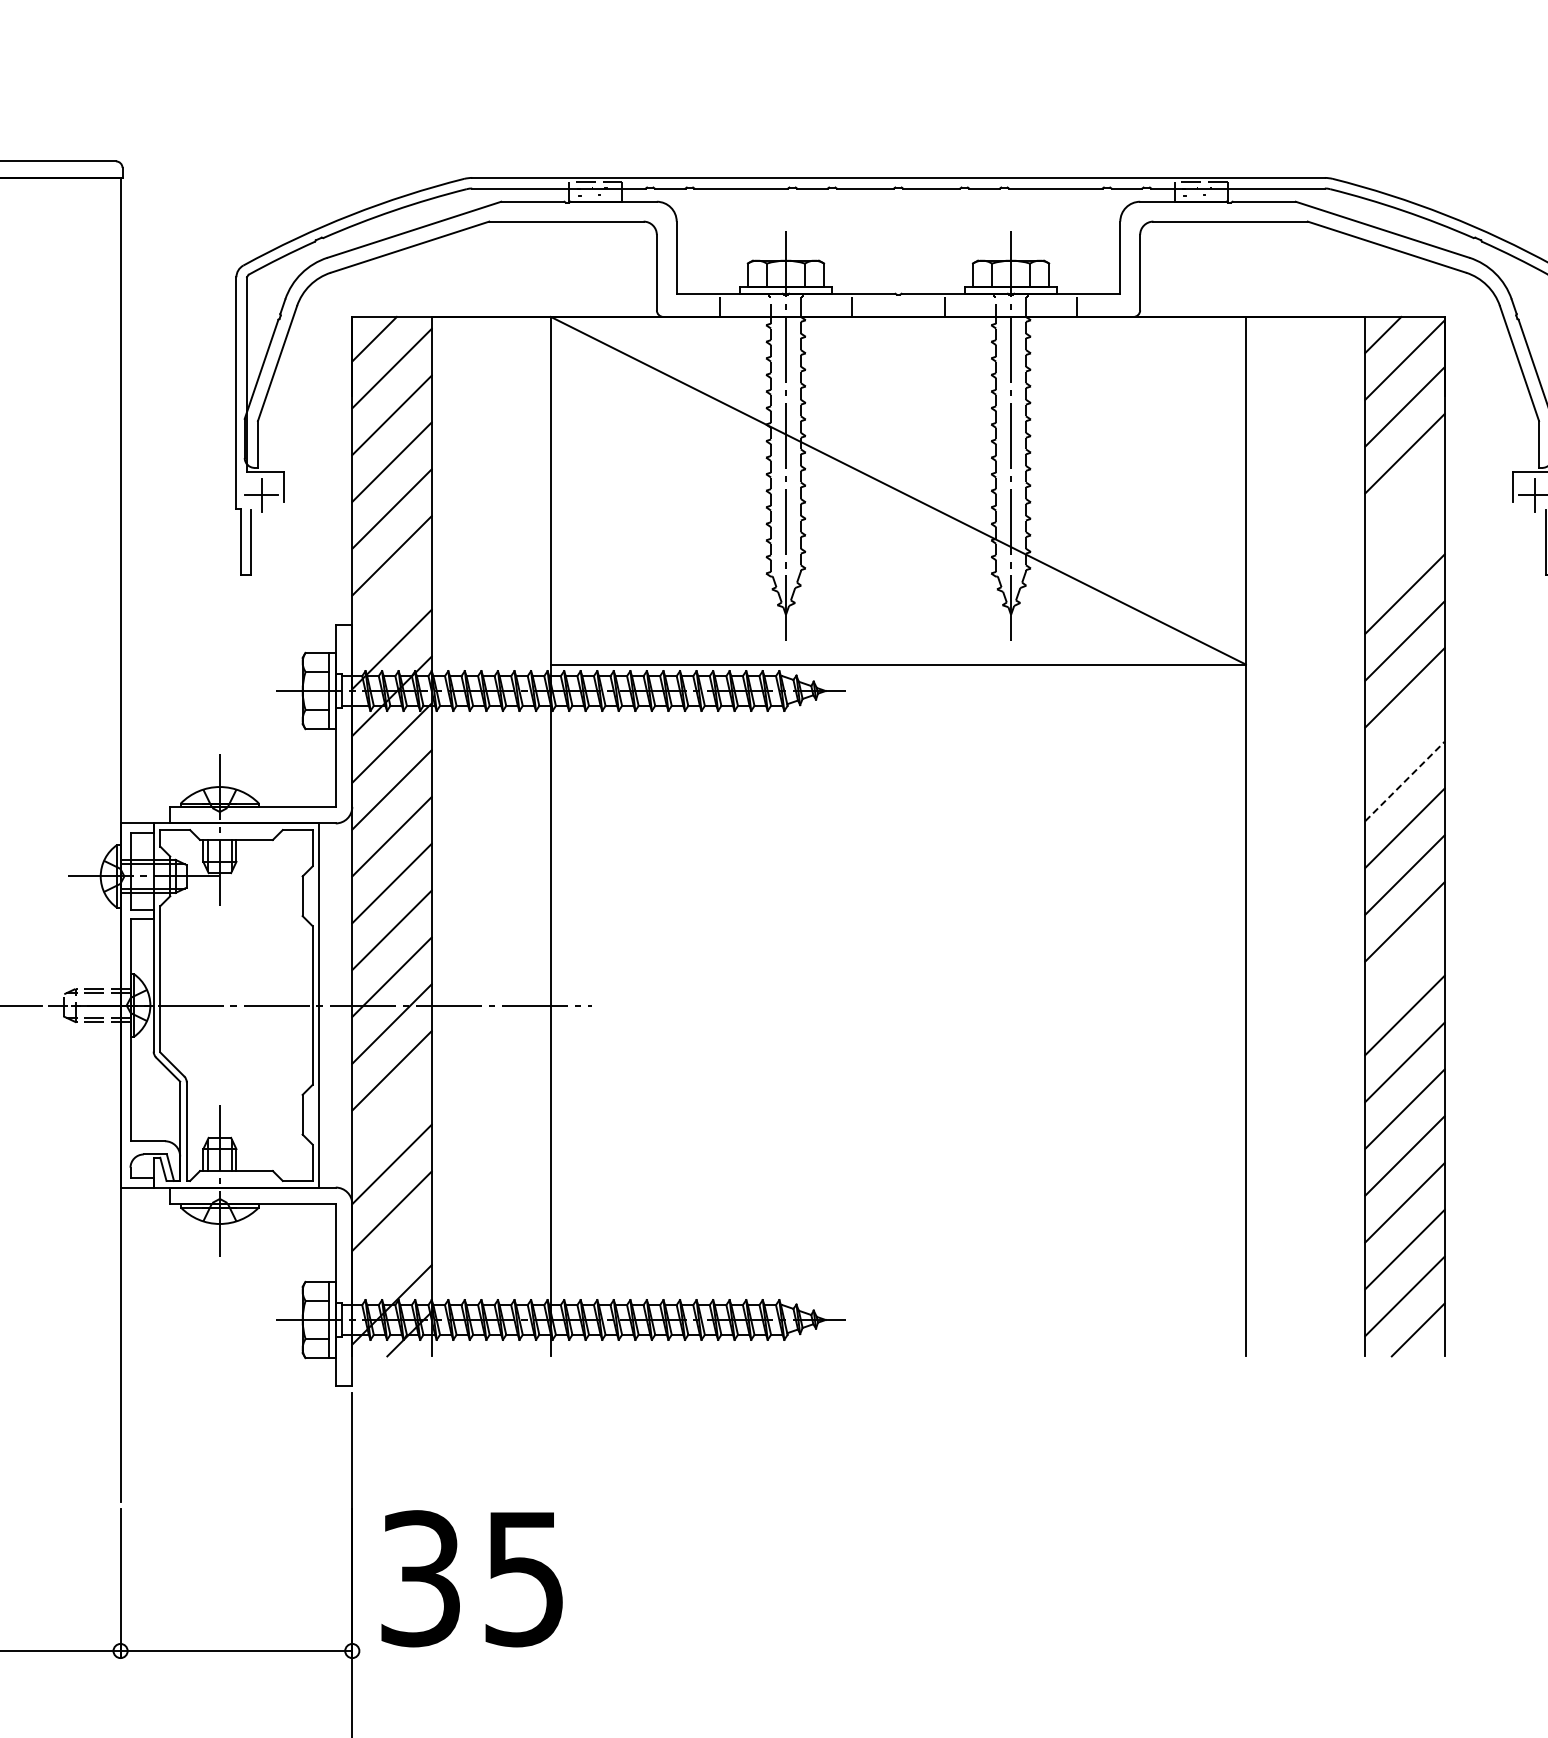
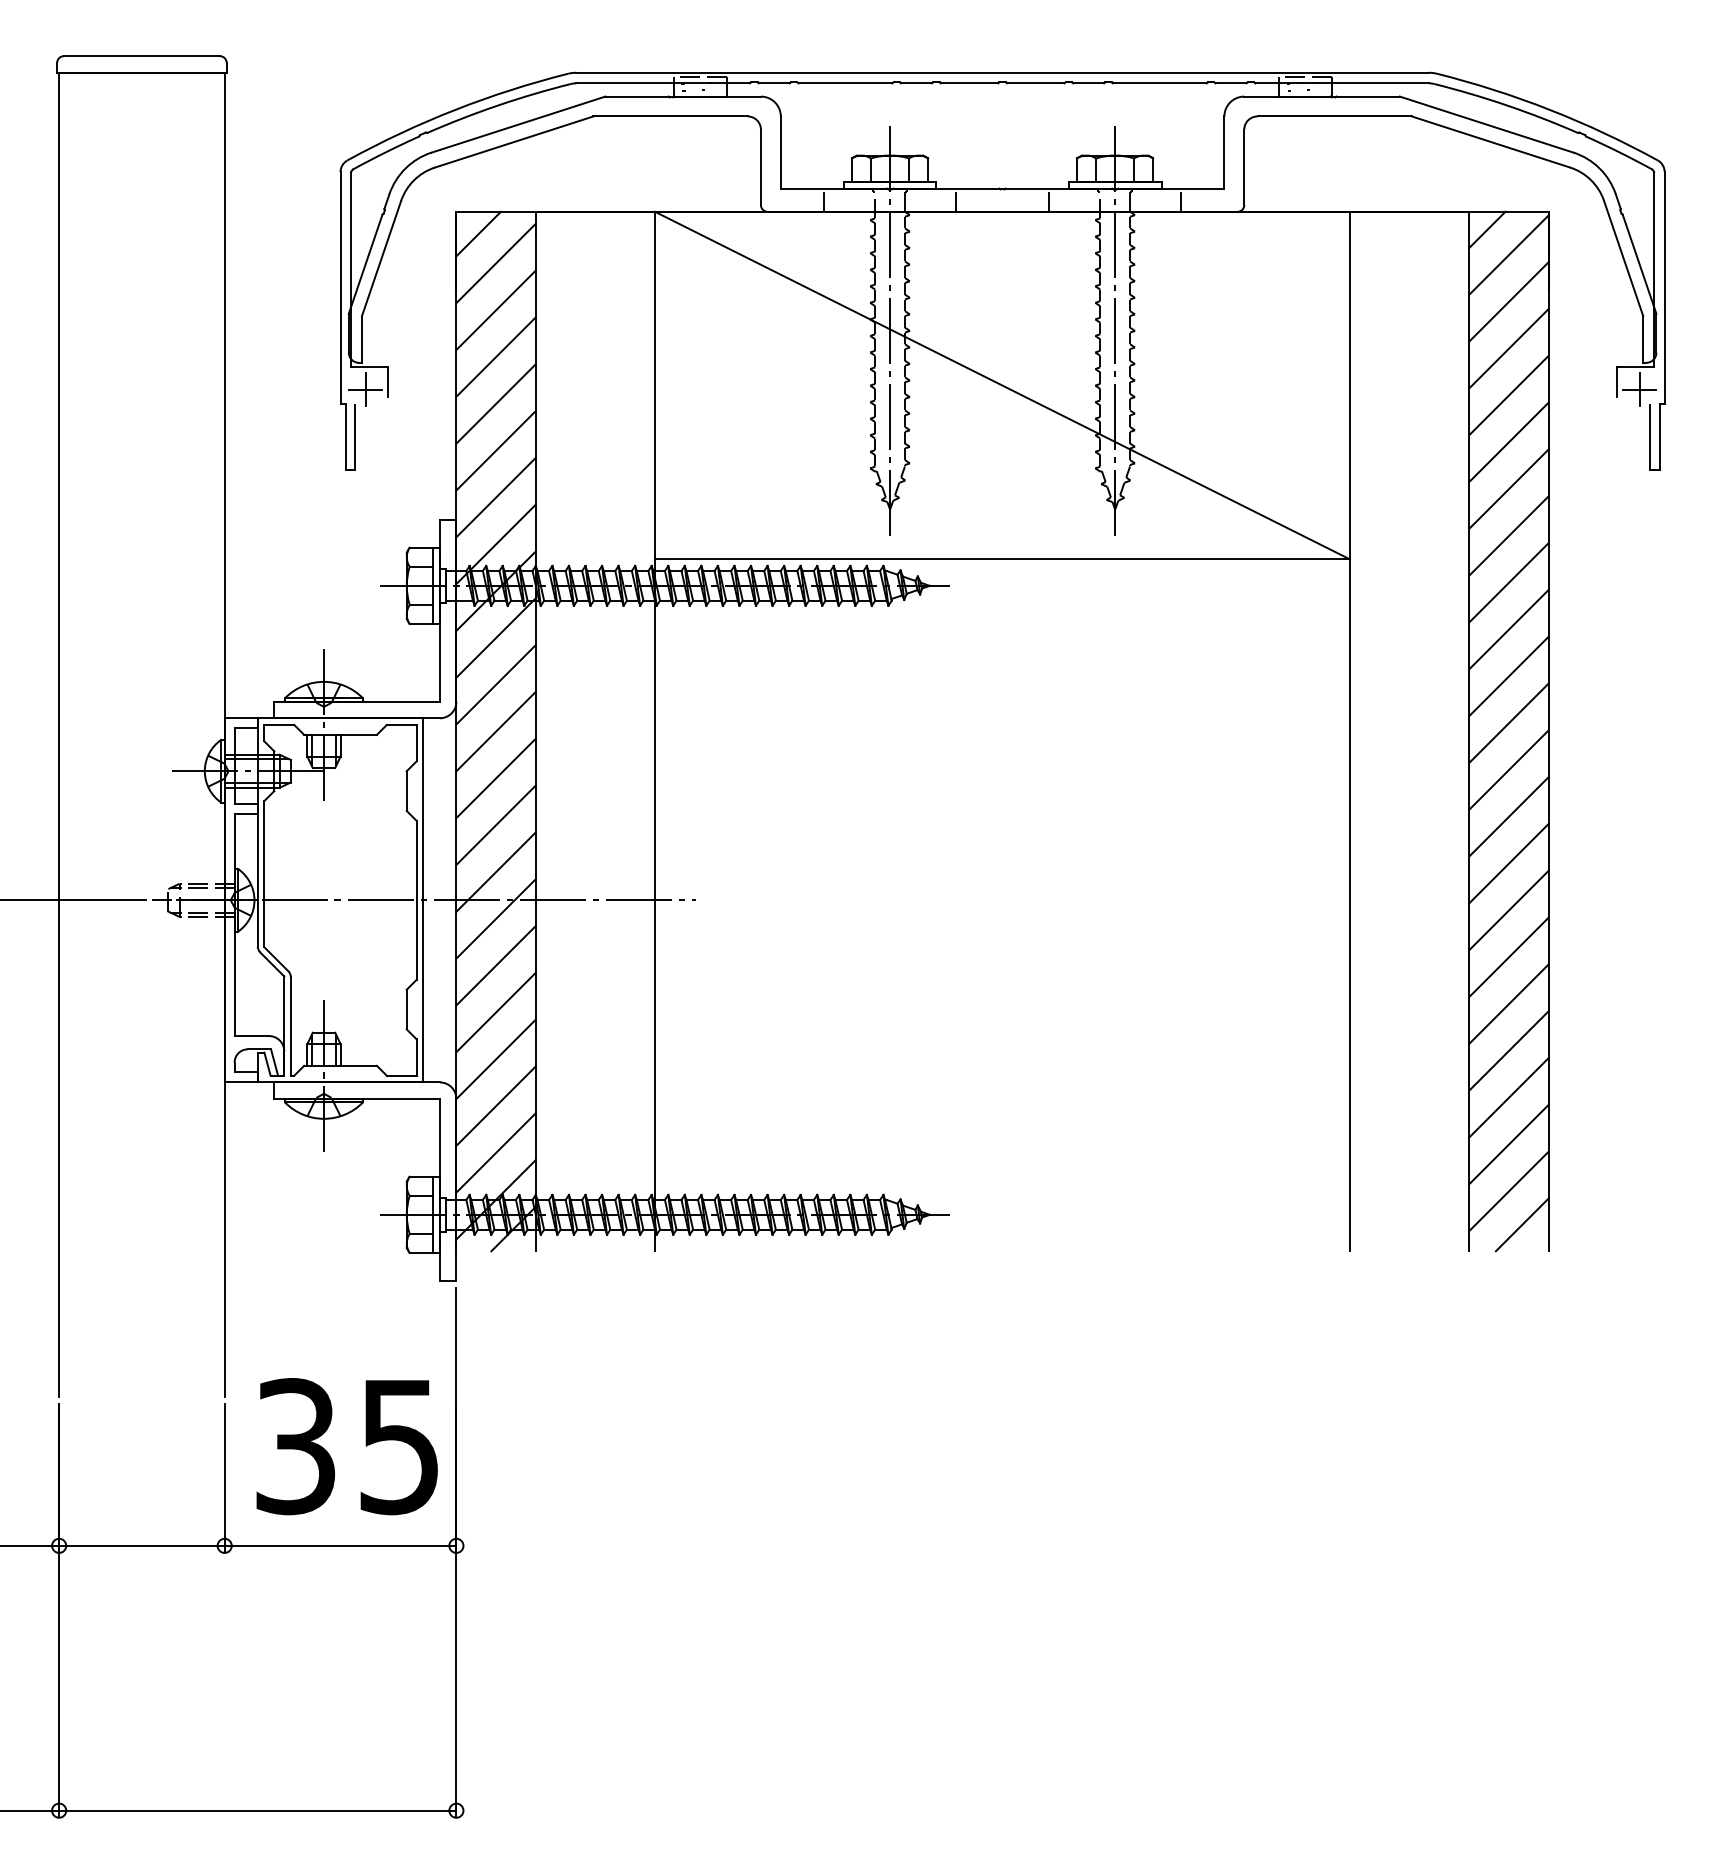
line: (1404, 500) -> (1508, 395), added
line: (1404, 546) -> (1508, 441), added
line: (391, 602) -> (495, 497), added
line: (1404, 734) -> (1508, 629), added
line: (1405, 780) -> (1509, 675), dashed -> solid
line: (1404, 968) -> (1508, 863), added
line: (391, 1117) -> (495, 1012), added
line: (391, 1257) -> (495, 1152), added
text: (471, 1578) -> (346, 1446), moved

